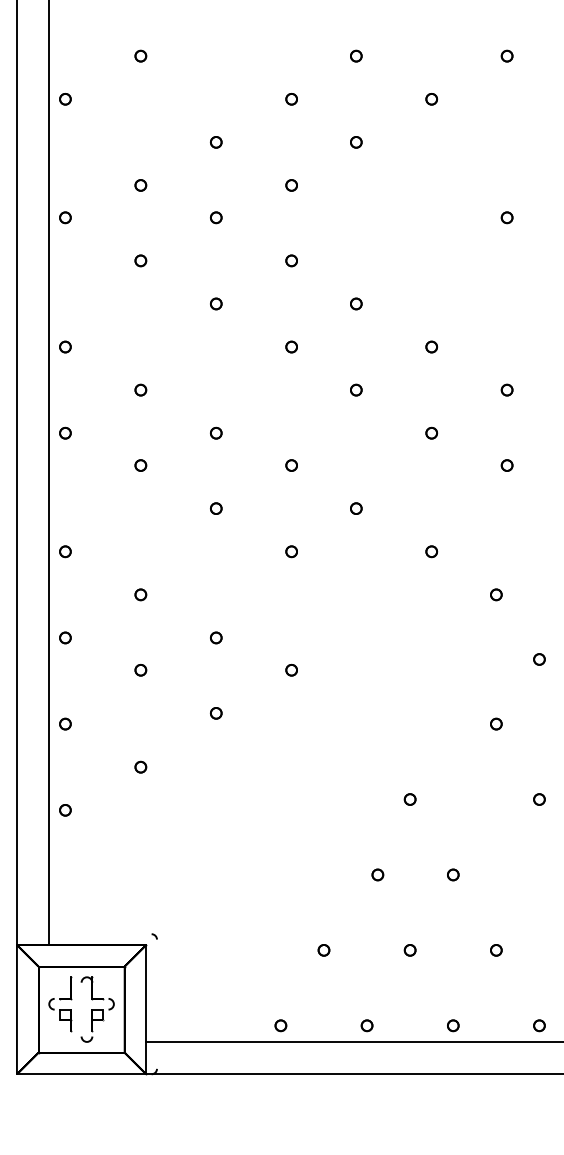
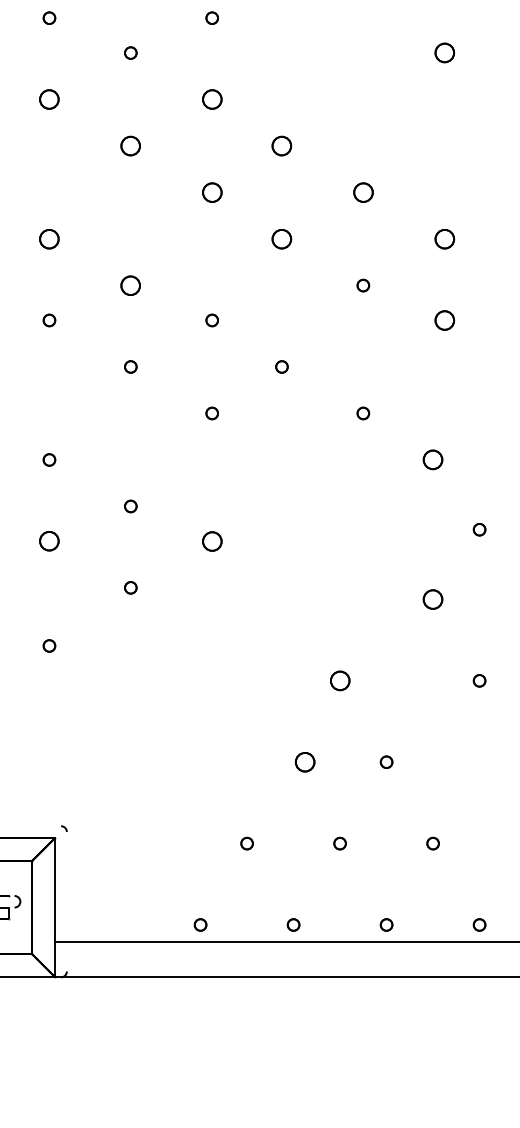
part: (506, 217) -> (444, 52), size x1.6
part: (140, 260) -> (49, 99), size x1.6
part: (291, 260) -> (212, 99), size x1.6
part: (216, 303) -> (131, 145), size x1.6
part: (356, 303) -> (282, 145), size x1.6
part: (291, 346) -> (212, 191), size x1.6
part: (431, 346) -> (363, 191), size x1.6
part: (140, 389) -> (49, 238), size x1.6
part: (356, 389) -> (282, 238), size x1.6
part: (506, 389) -> (444, 238), size x1.6
part: (216, 432) -> (131, 284), size x1.6
part: (506, 465) -> (444, 320), size x1.6
part: (496, 594) -> (433, 459), size x1.6
part: (291, 669) -> (212, 540), size x1.6
part: (140, 670) -> (49, 541), size x1.6
part: (496, 723) -> (433, 598), size x1.6
part: (409, 799) -> (339, 680), size x1.6
part: (377, 874) -> (304, 761), size x1.6

